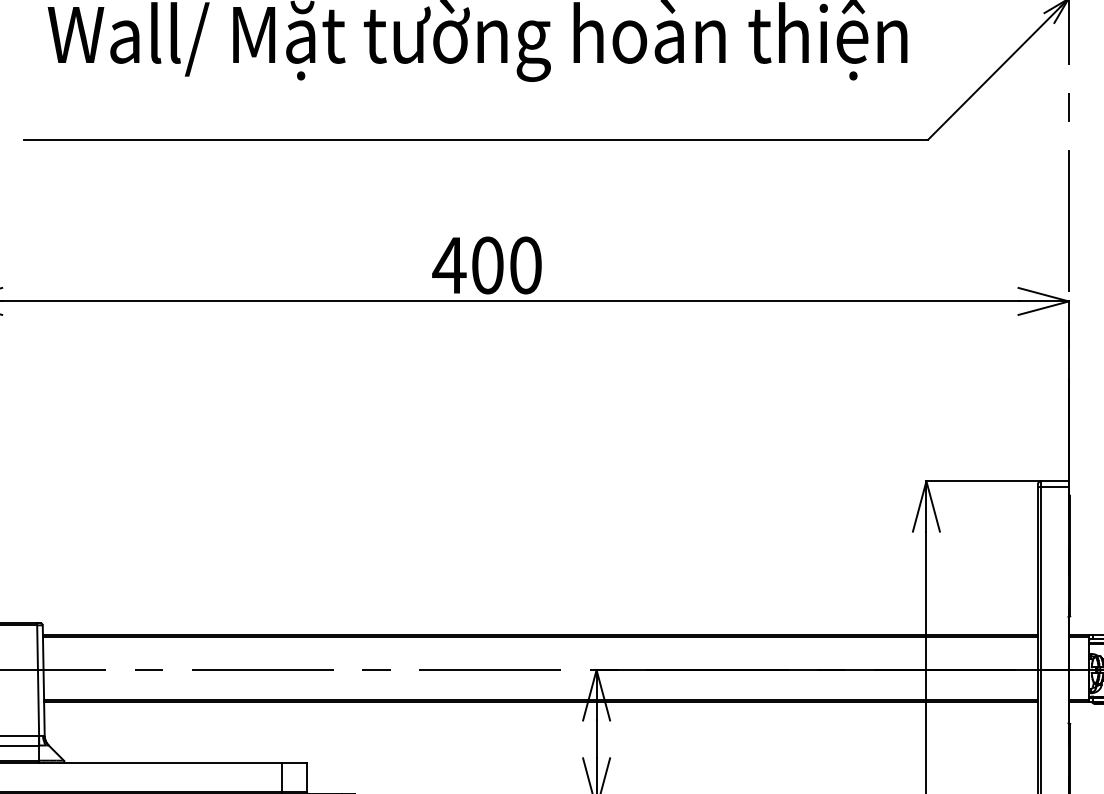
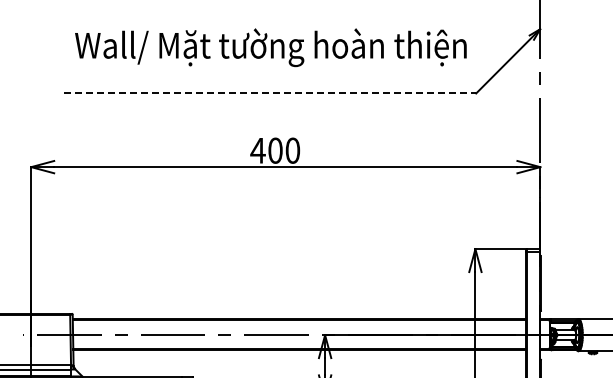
line: (476, 139) -> (270, 93), solid -> dashed

